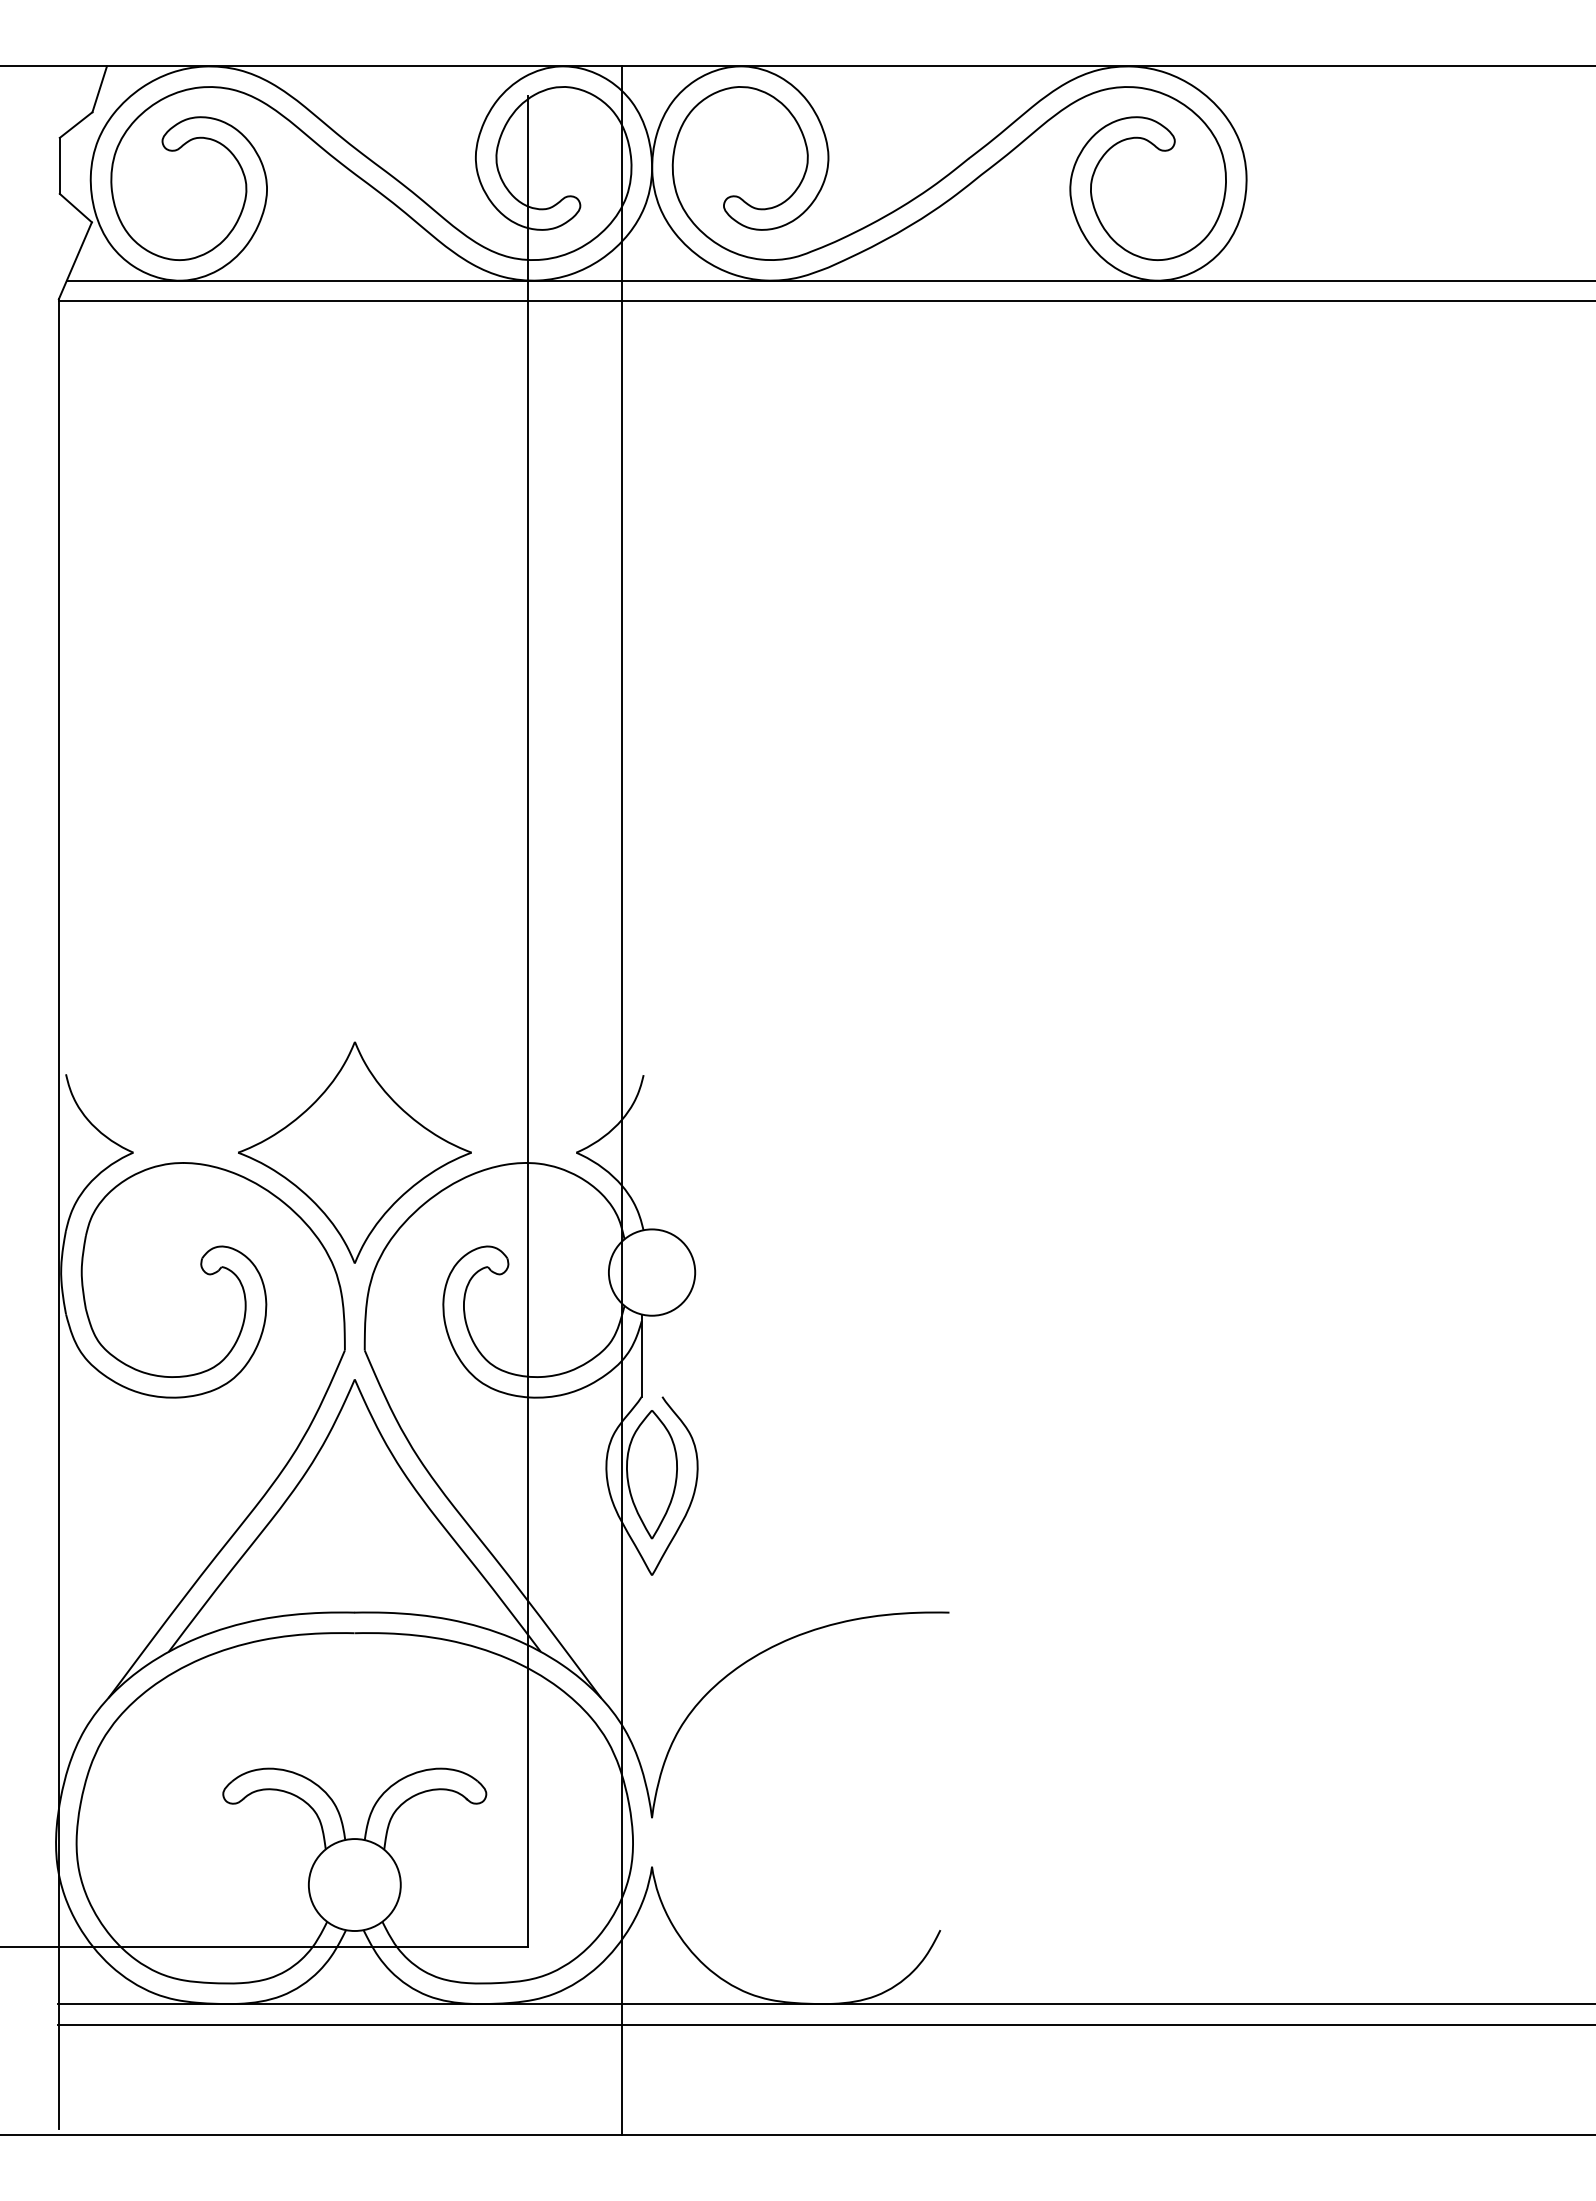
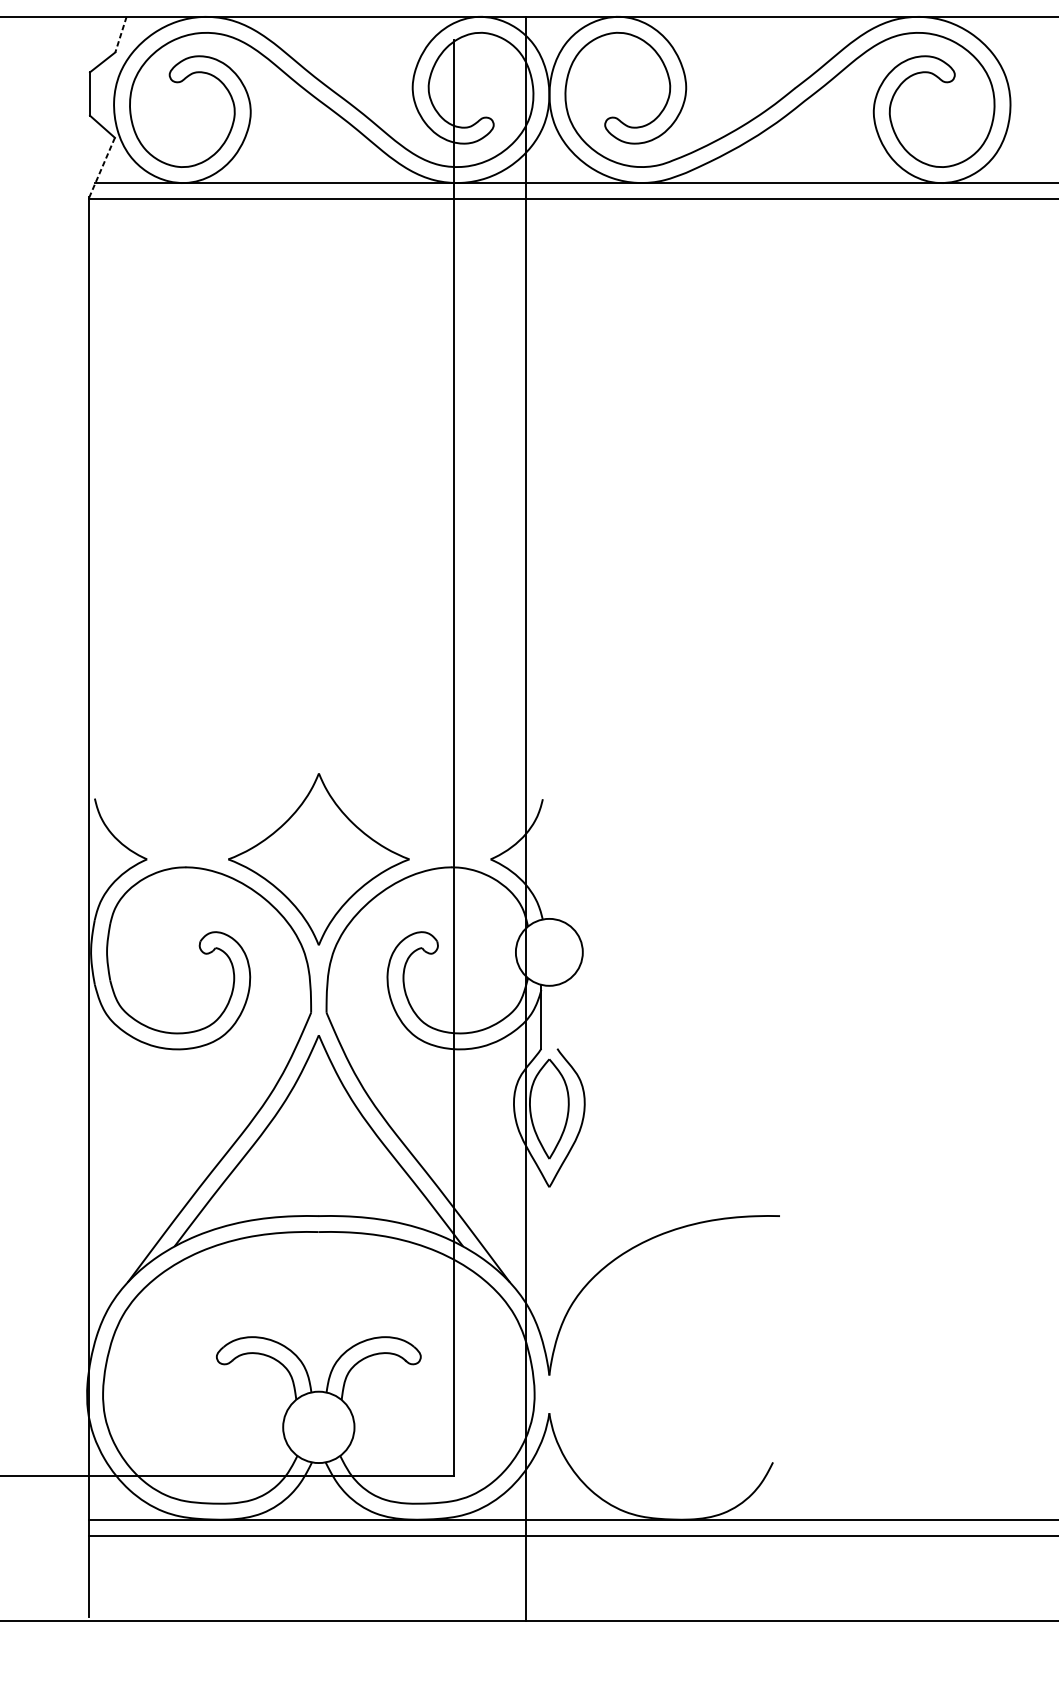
line: (99, 89) -> (120, 34), solid -> dashed
line: (75, 260) -> (102, 167), solid -> dashed

